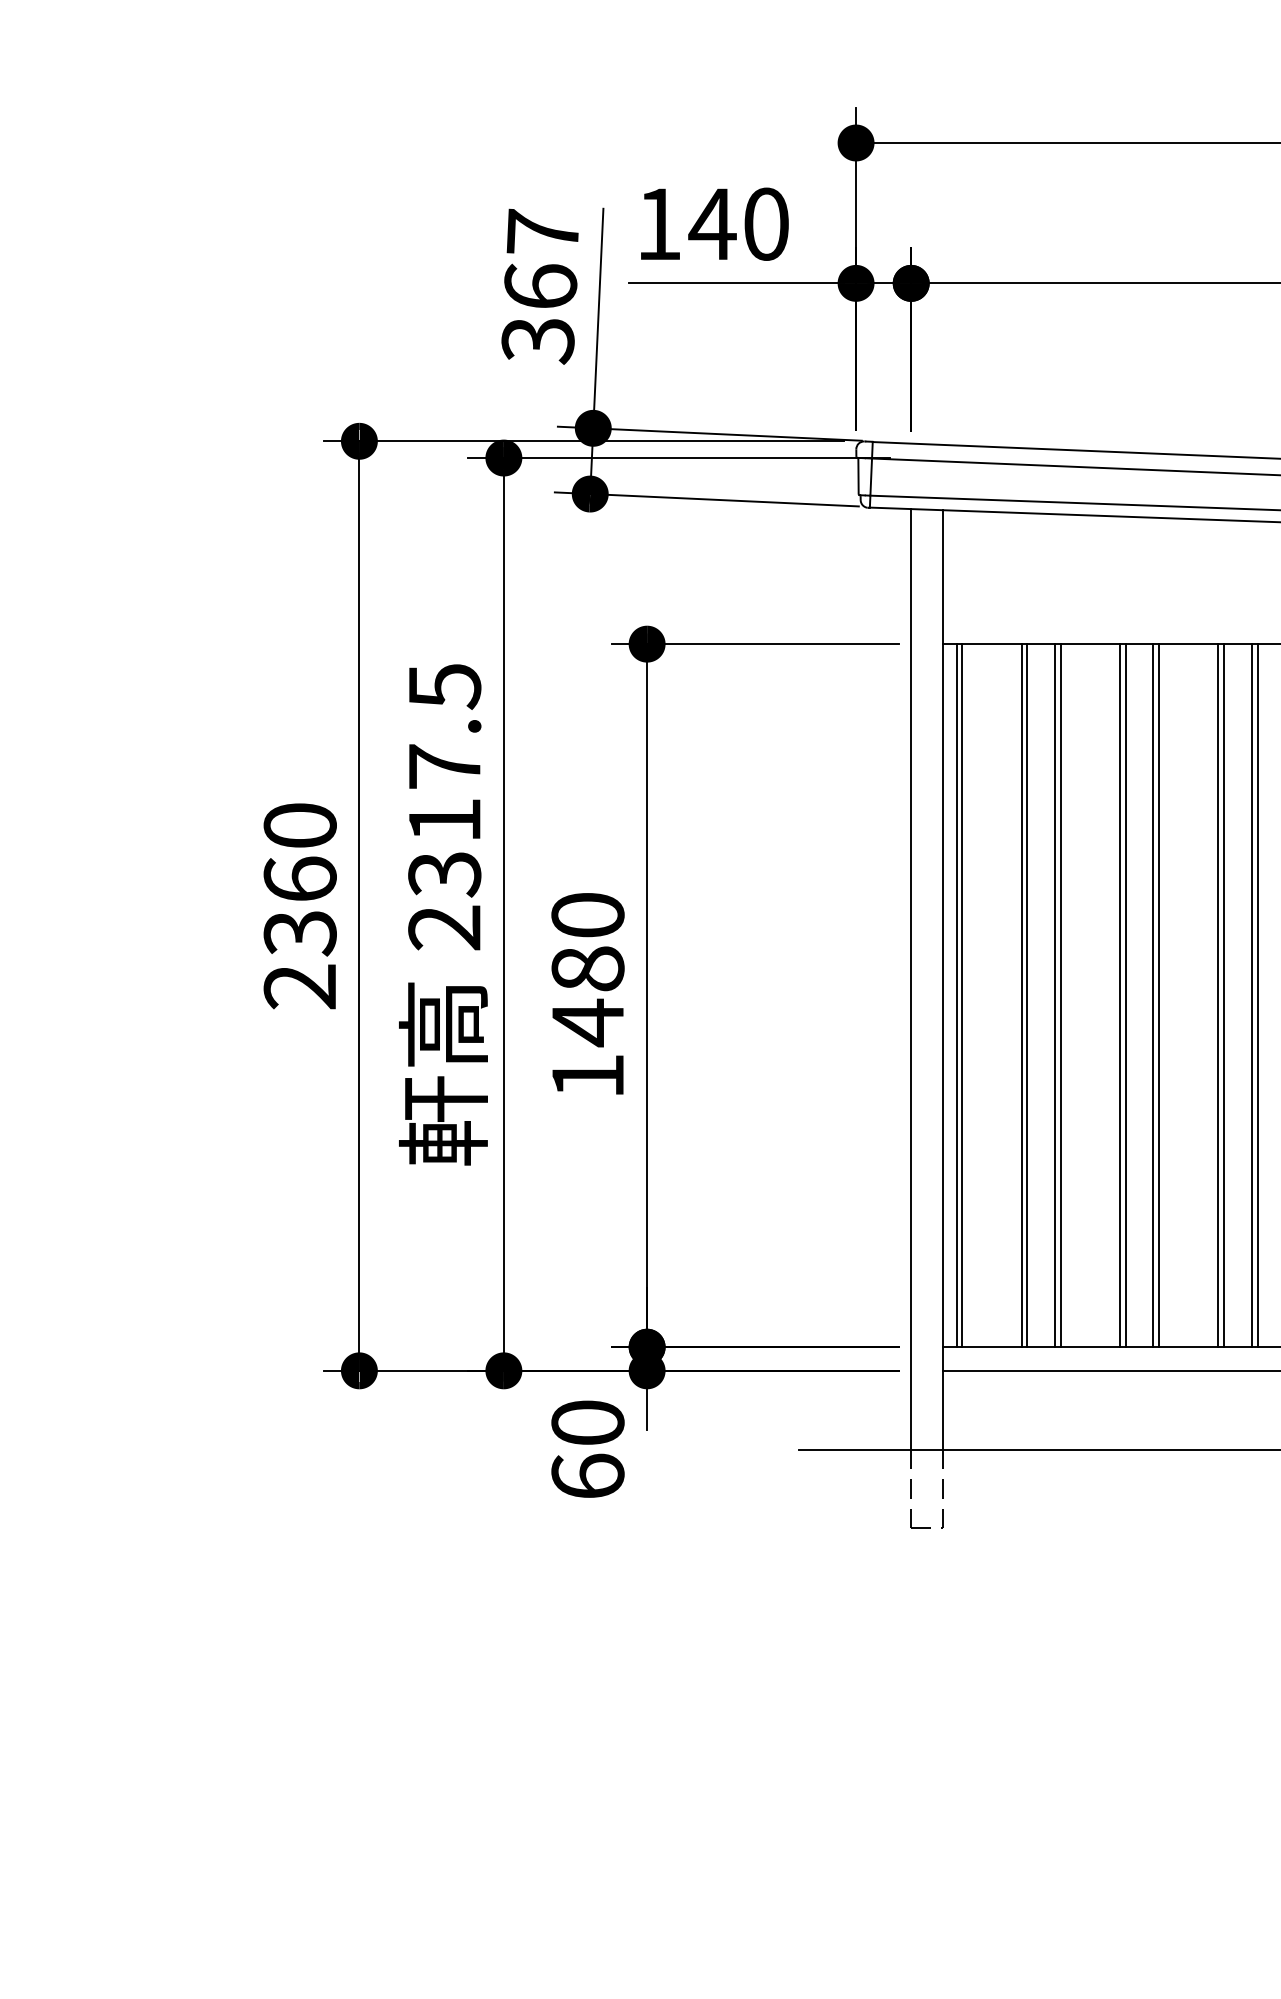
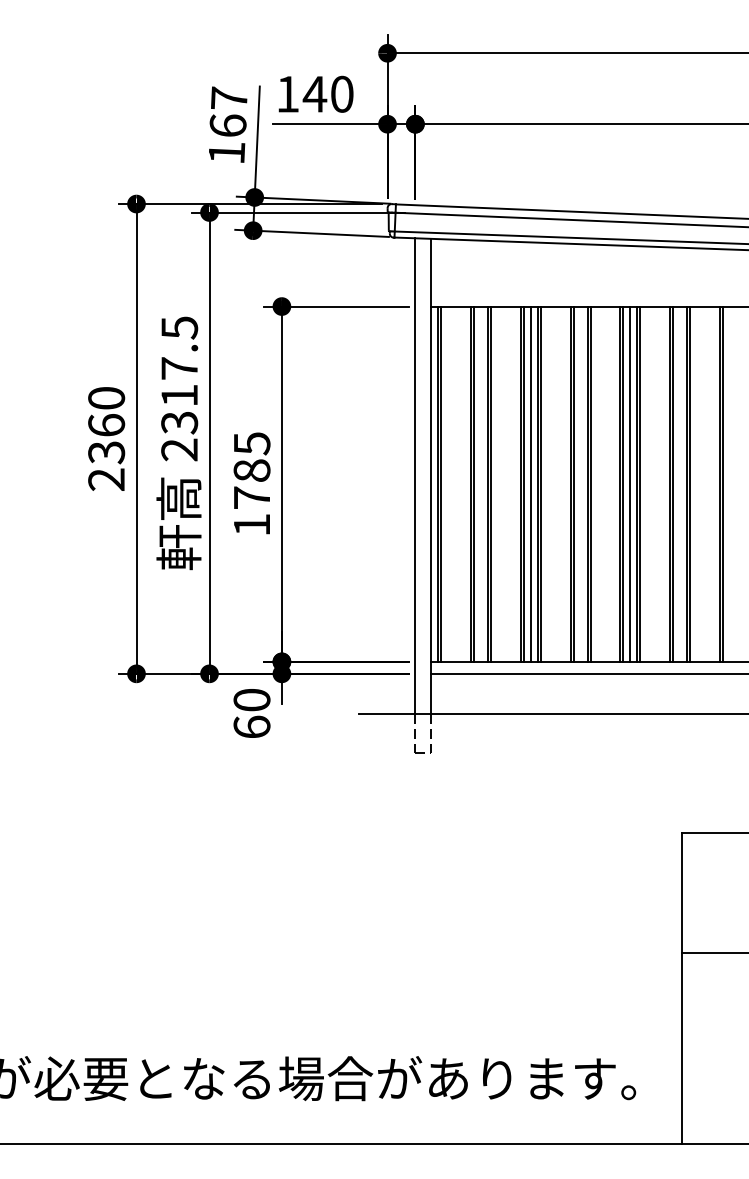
text: (537, 341) -> (226, 153), 367 -> 167
text: (586, 970) -> (251, 471), 1480 -> 1785
line: (1138, 994) -> (530, 483), added

